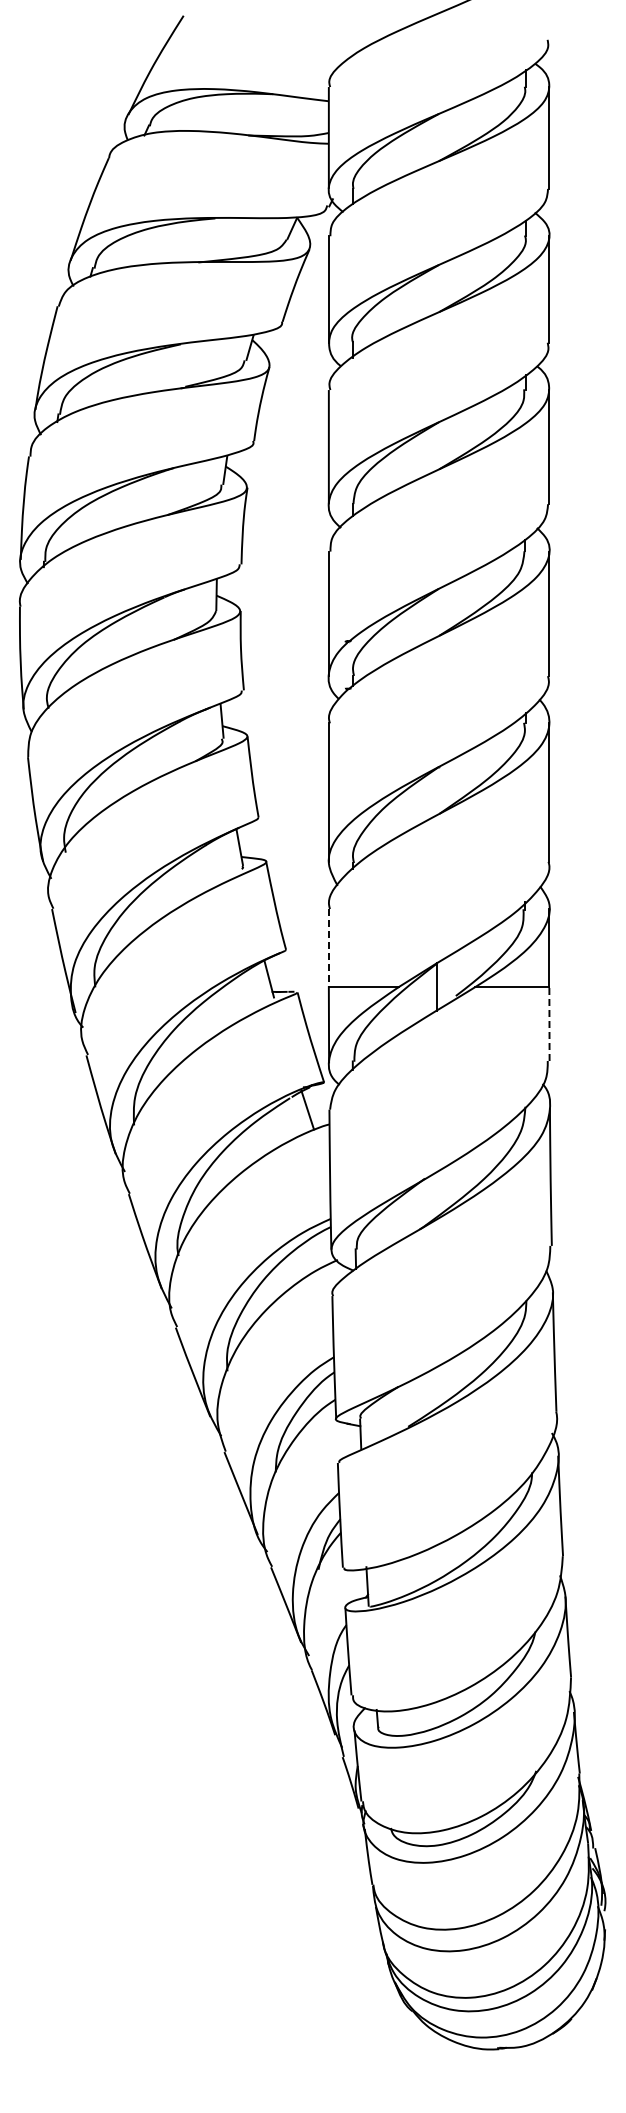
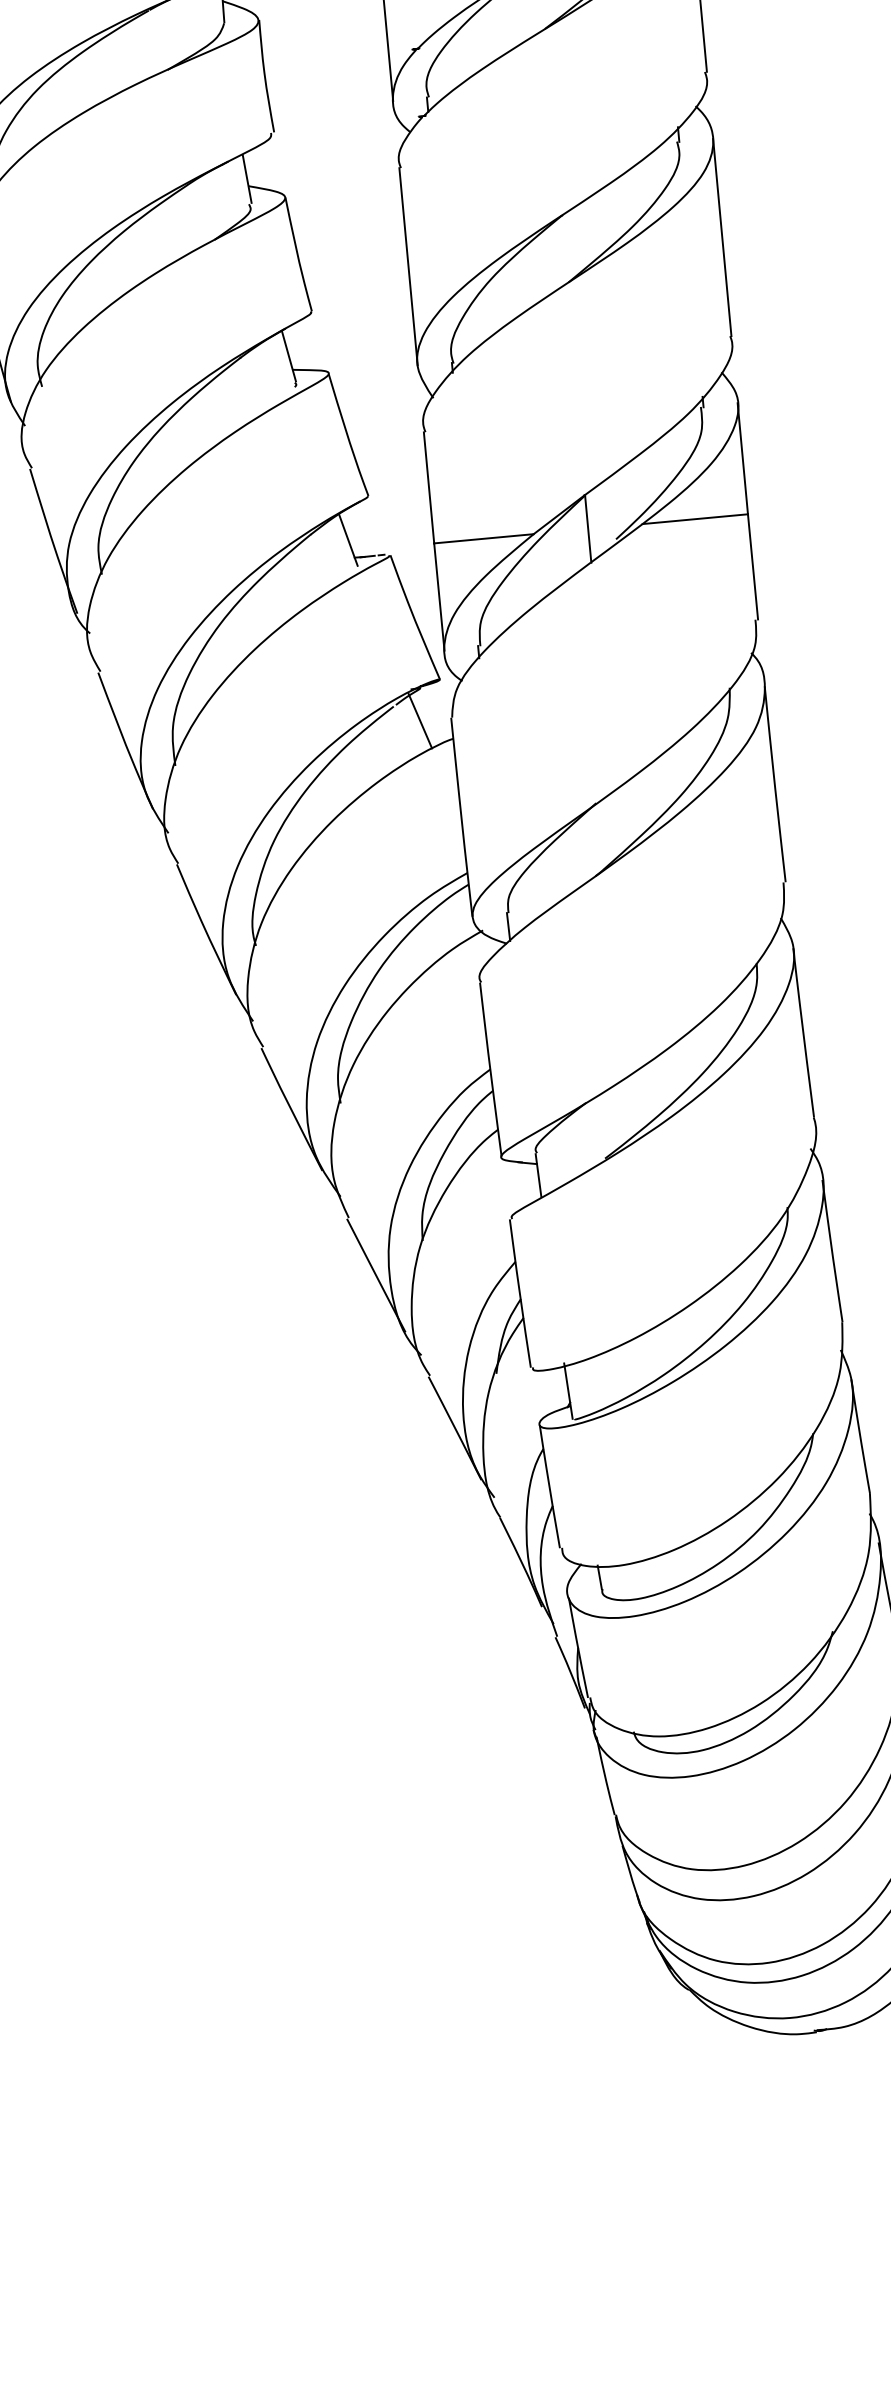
line: (328, 948) -> (428, 488), dashed -> solid
line: (549, 1024) -> (753, 567), dashed -> solid

